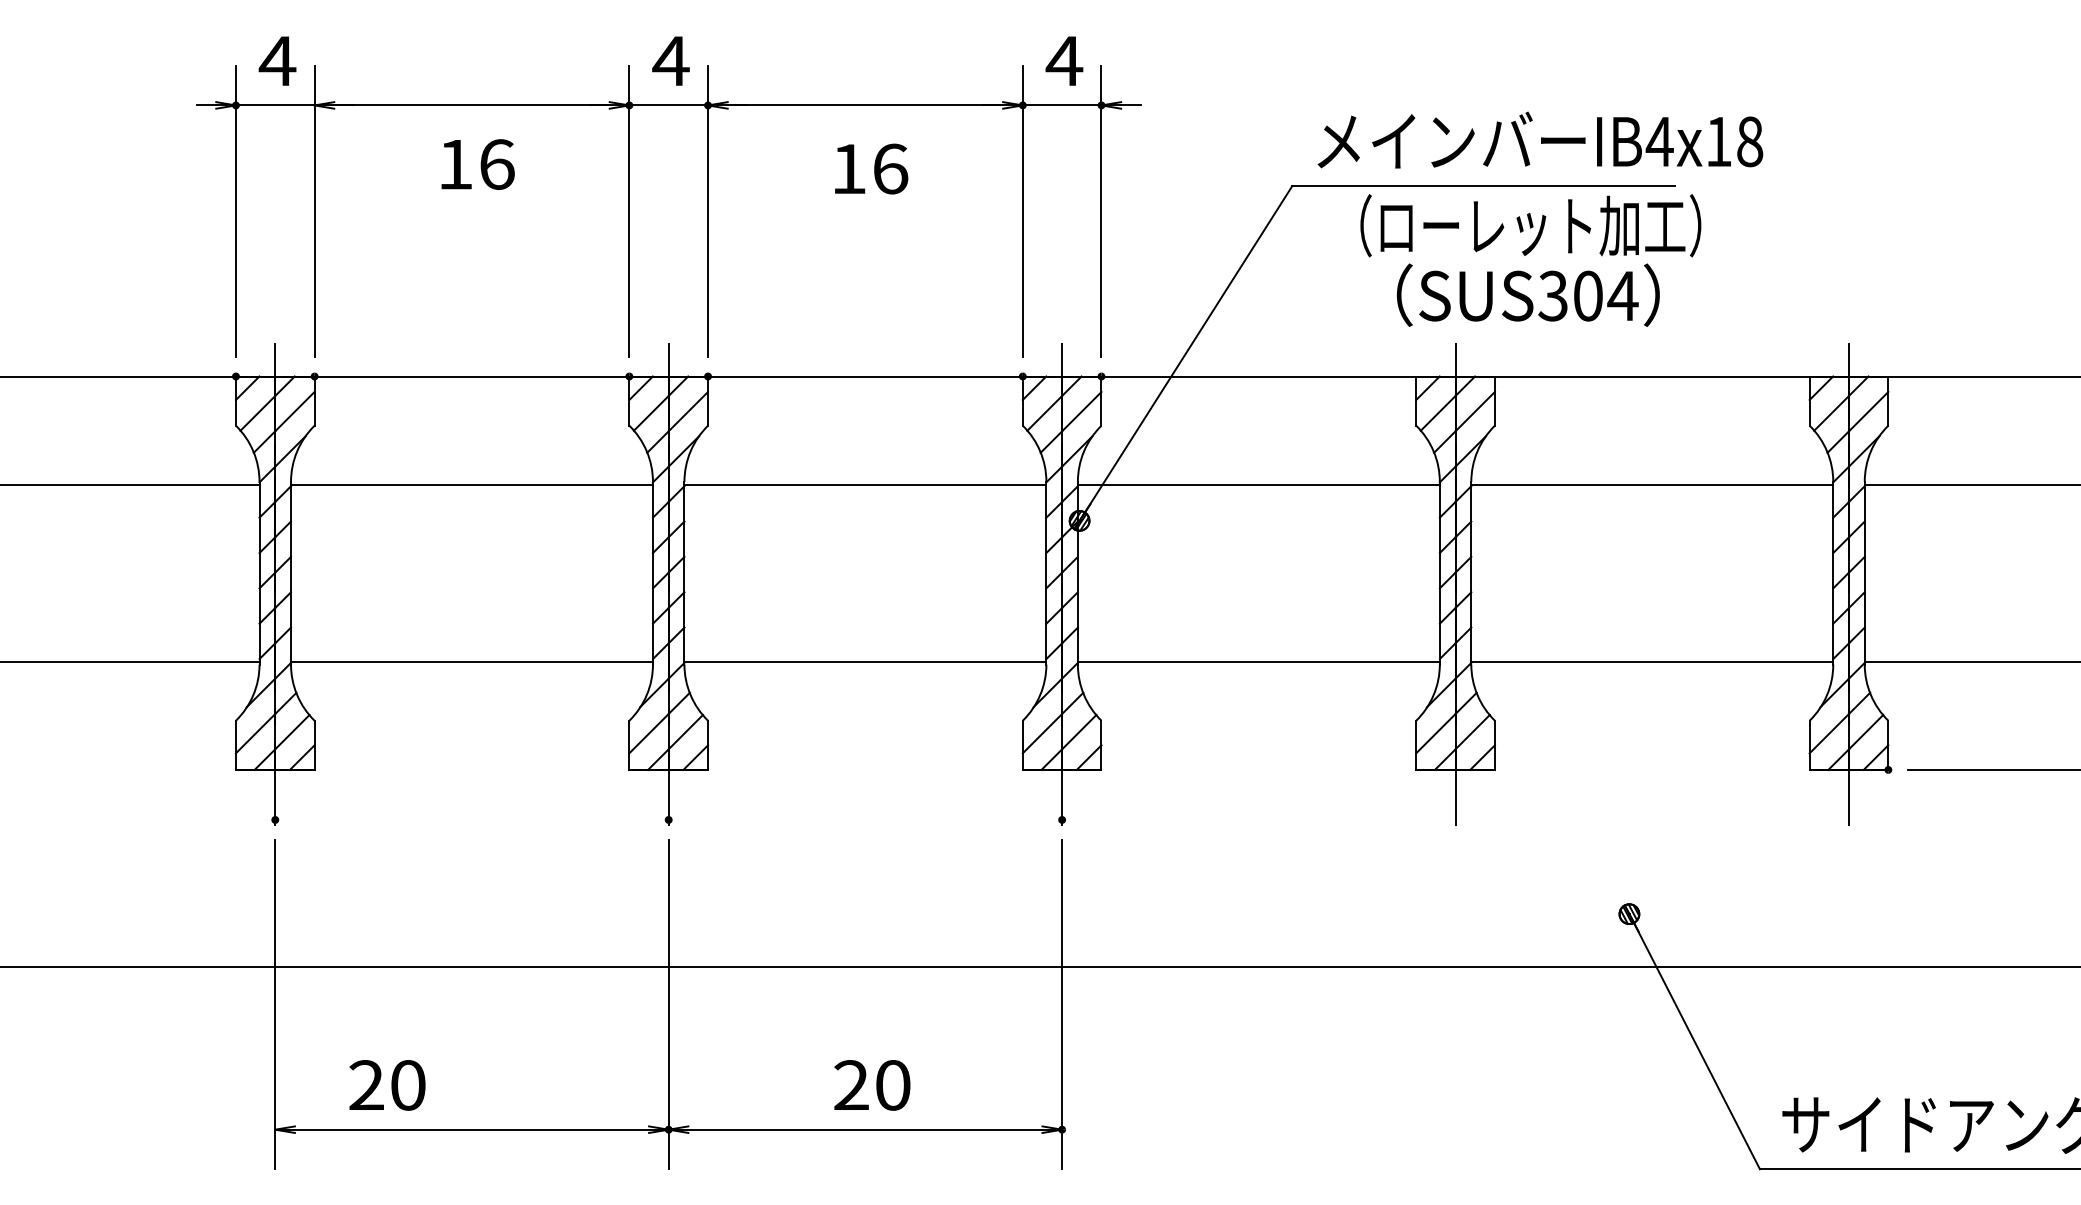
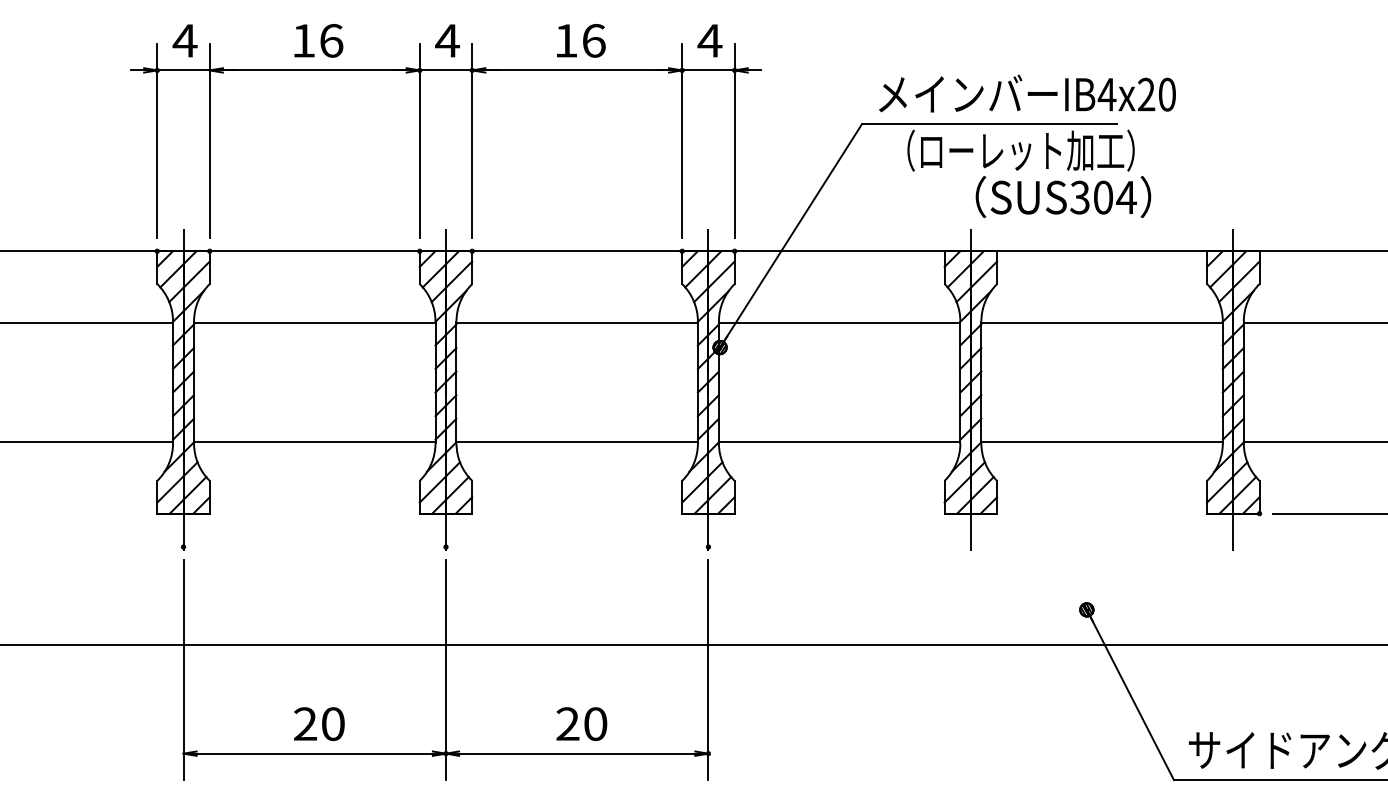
text: (1733, 141) -> (1156, 94), IB4x18 -> IB4x20
text: (477, 164) -> (318, 40), moved
text: (871, 168) -> (581, 40), moved
text: (1528, 295) -> (1063, 197), moved
text: (387, 1085) -> (319, 724), moved

